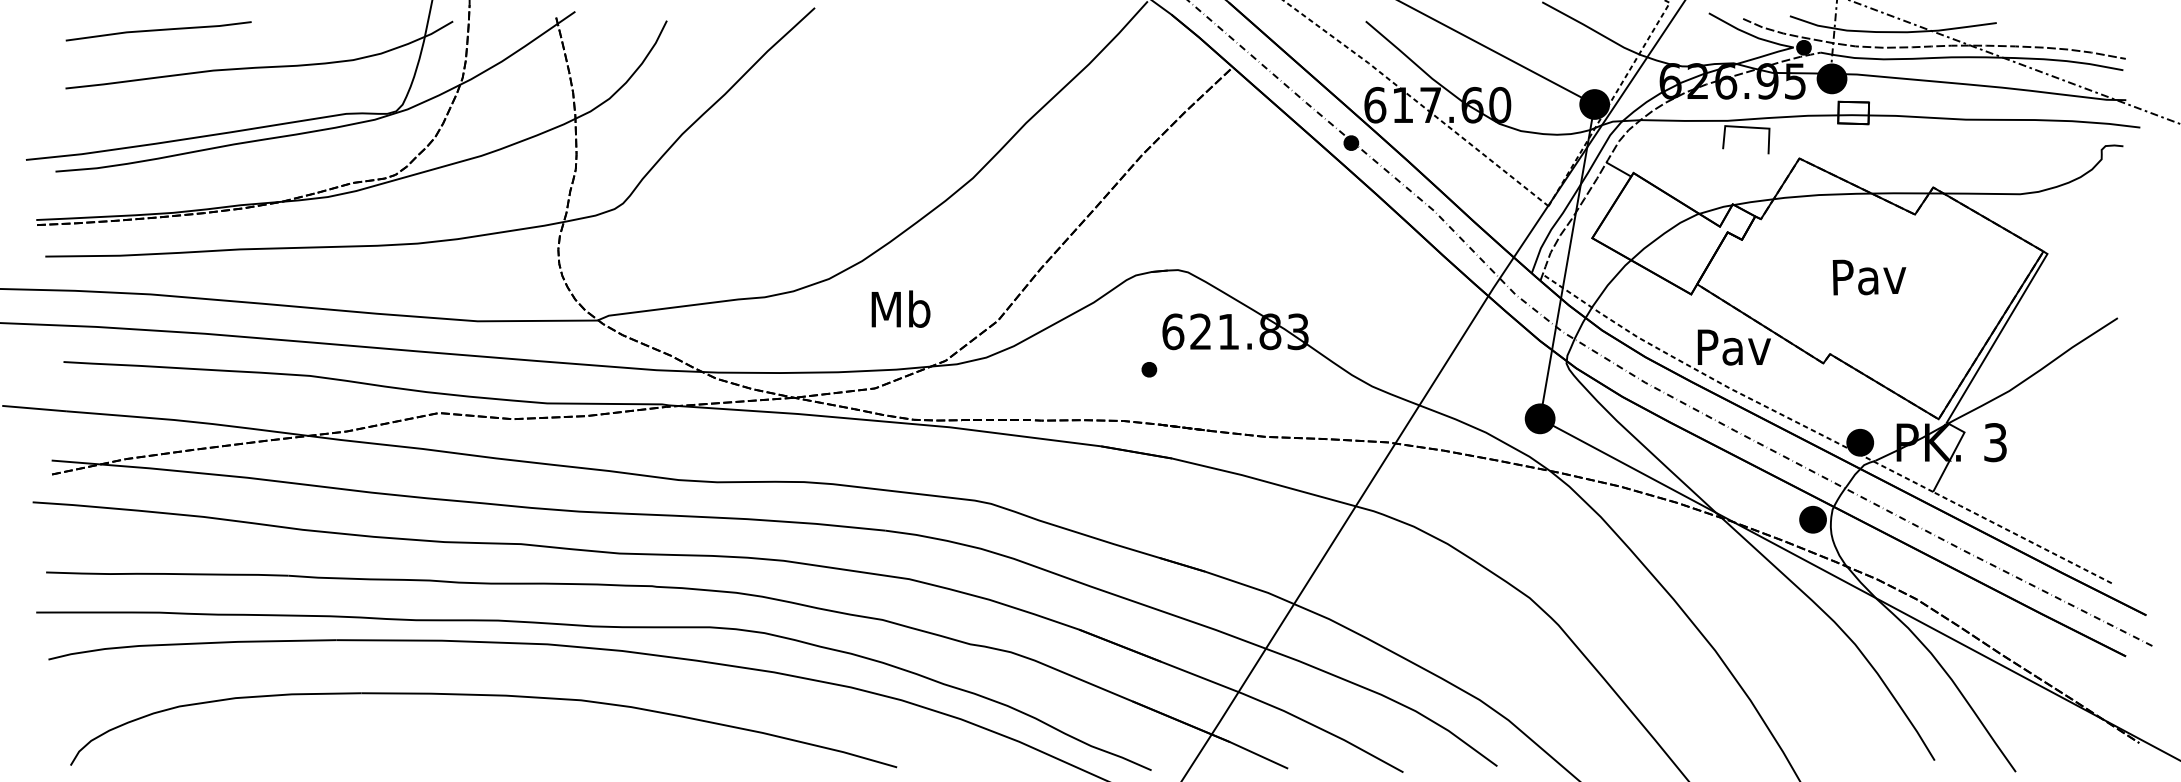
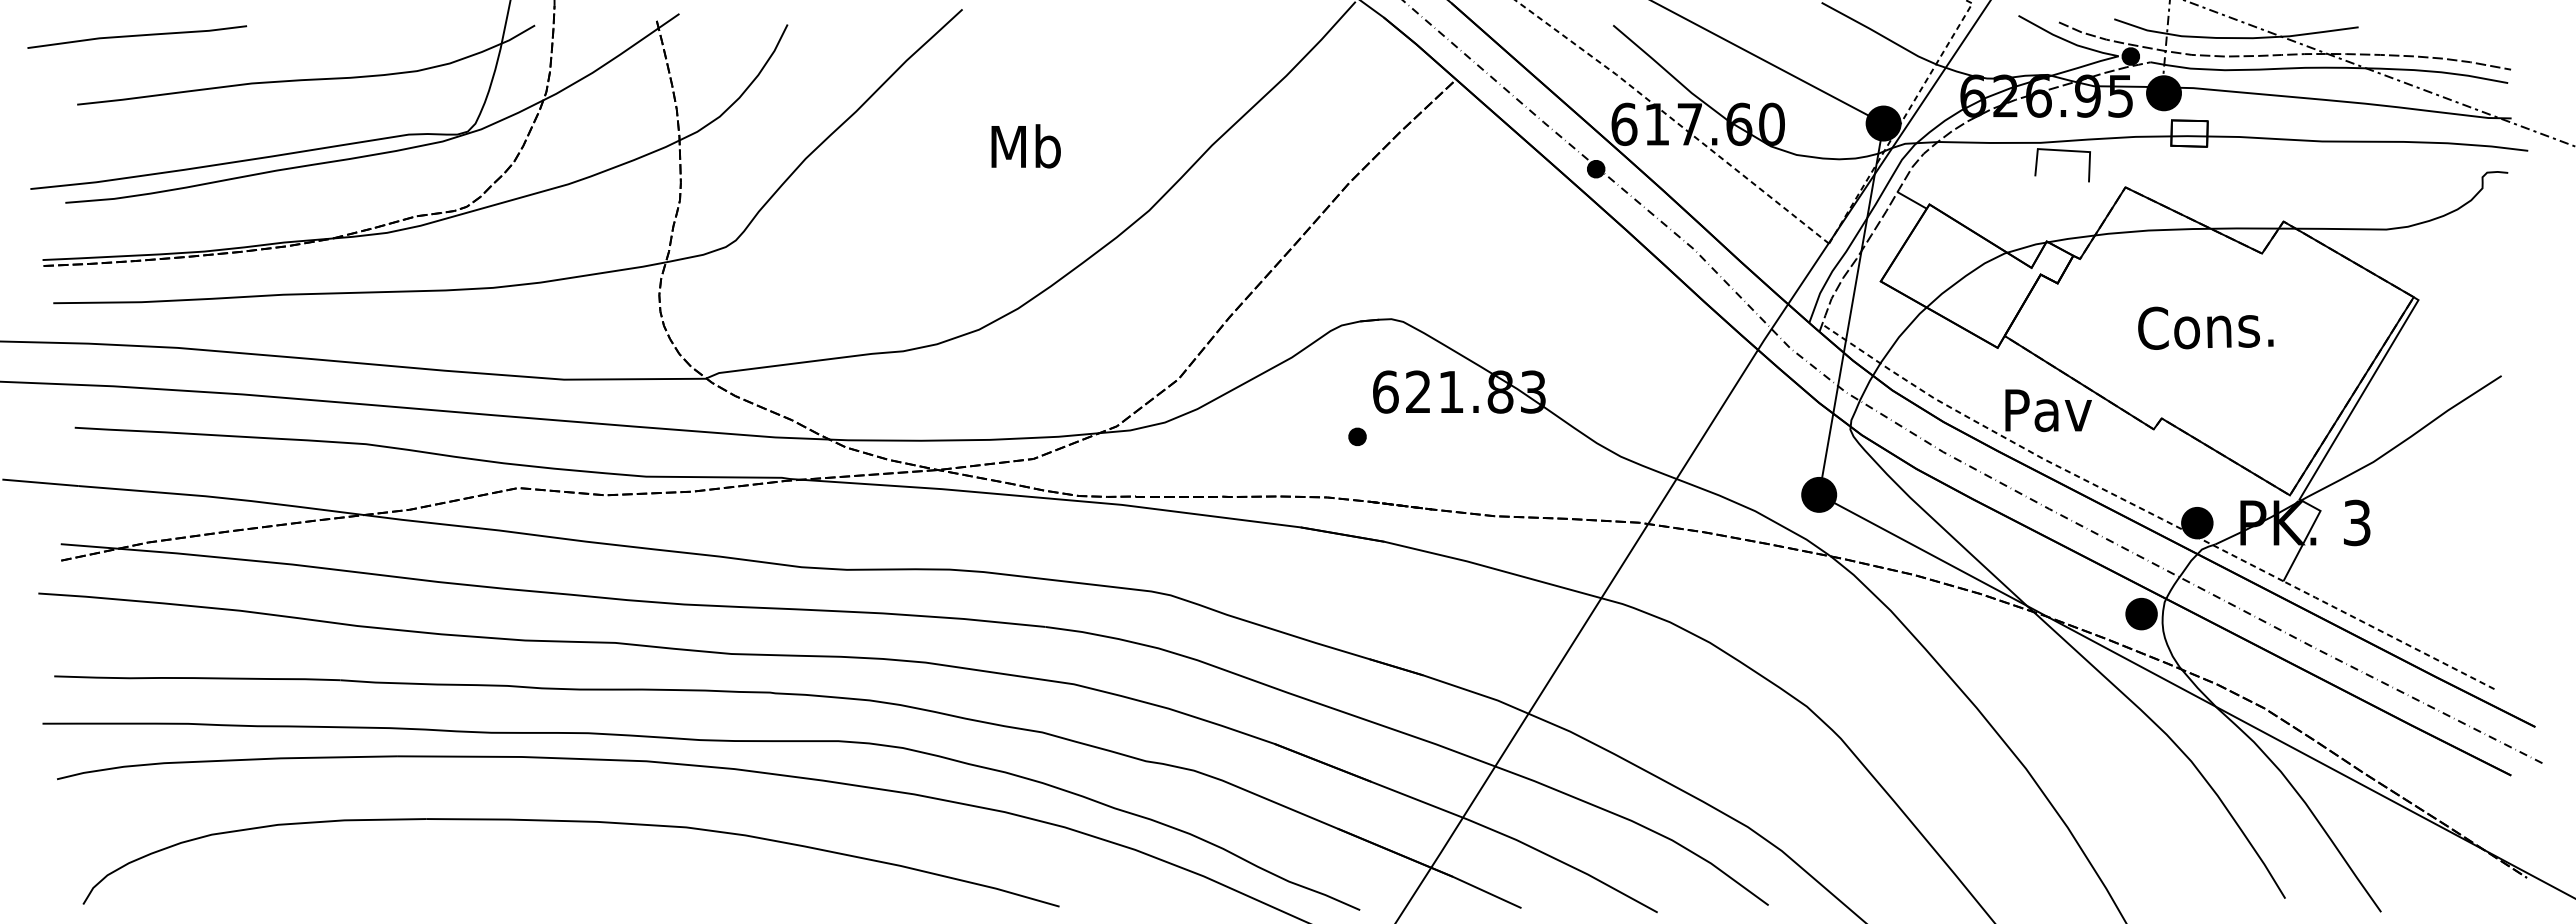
line: (158, 30) -> (137, 36), moved
text: (1867, 277) -> (2205, 327), Pav -> Cons.
text: (900, 309) -> (1025, 146), moved

